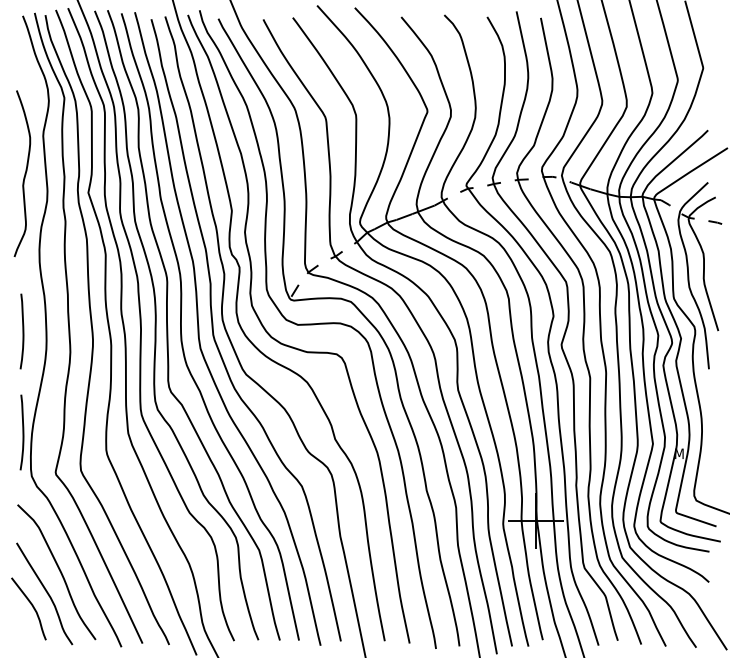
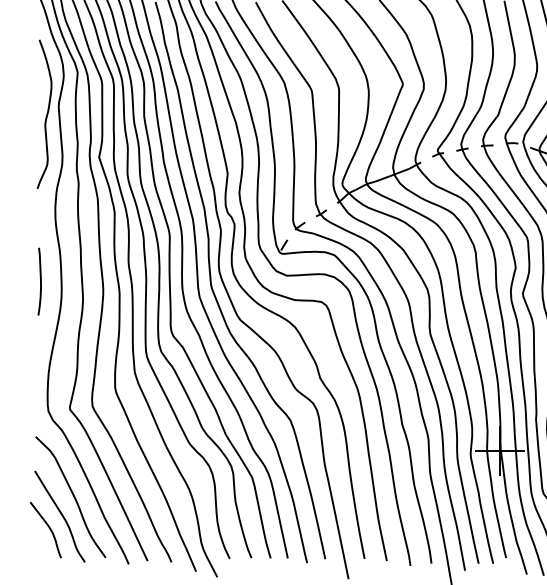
curve: (24, 173) -> (46, 114), moved
curve: (22, 432) -> (40, 372), removed

